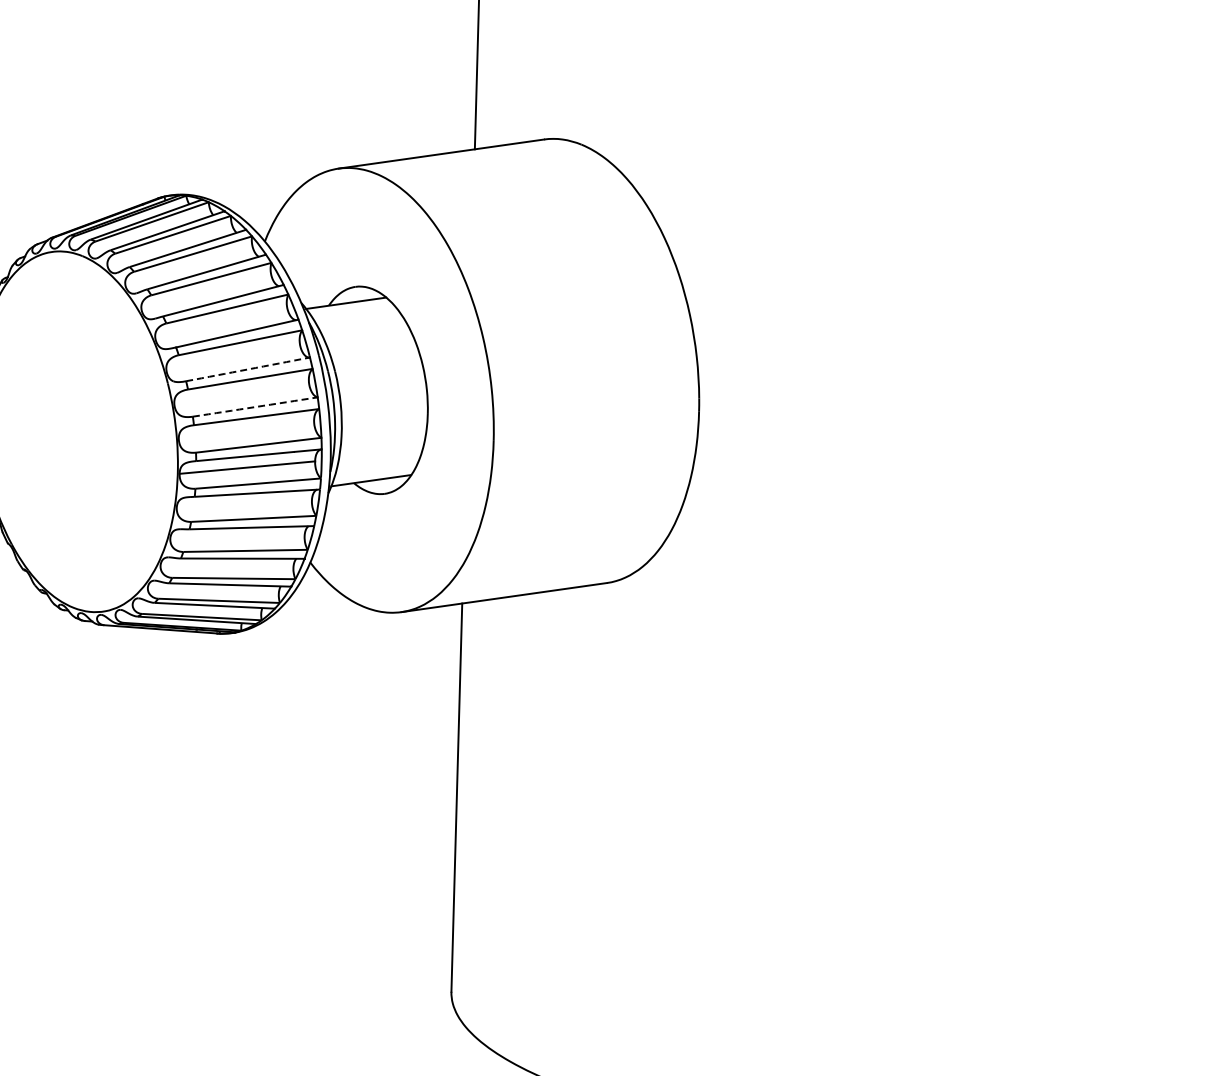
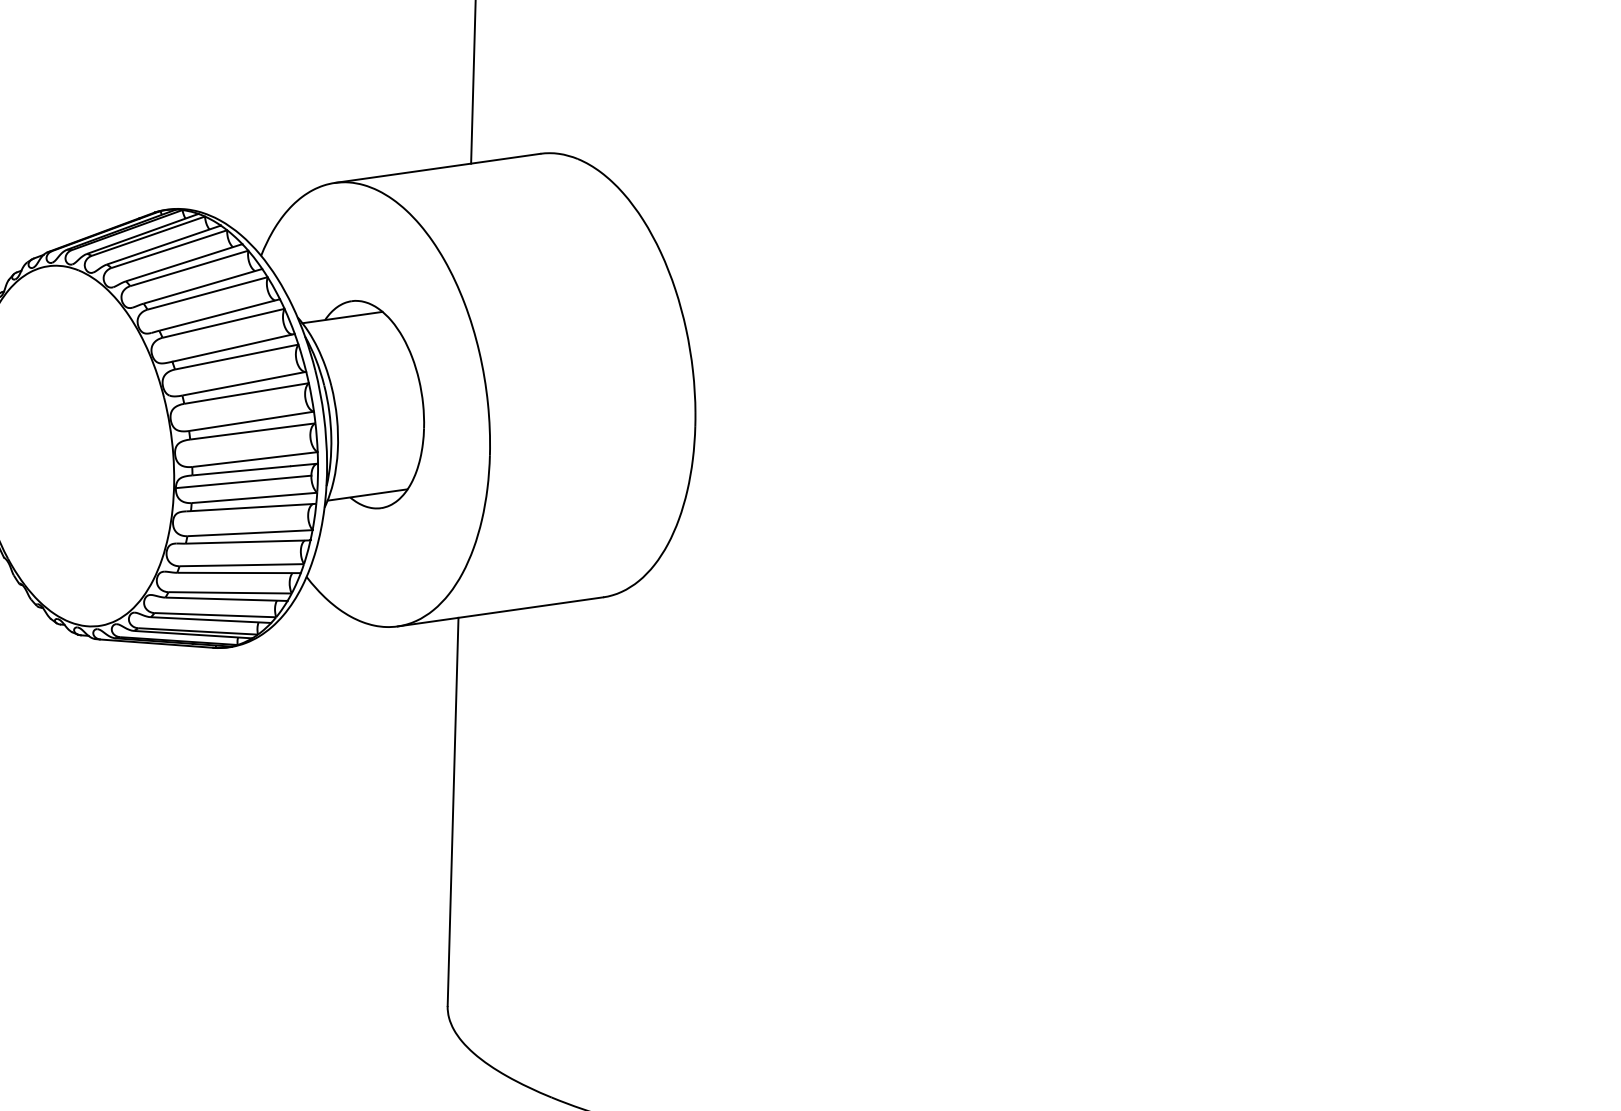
arc: (248, 369) -> (244, 383), dashed -> solid
arc: (255, 407) -> (251, 421), dashed -> solid

